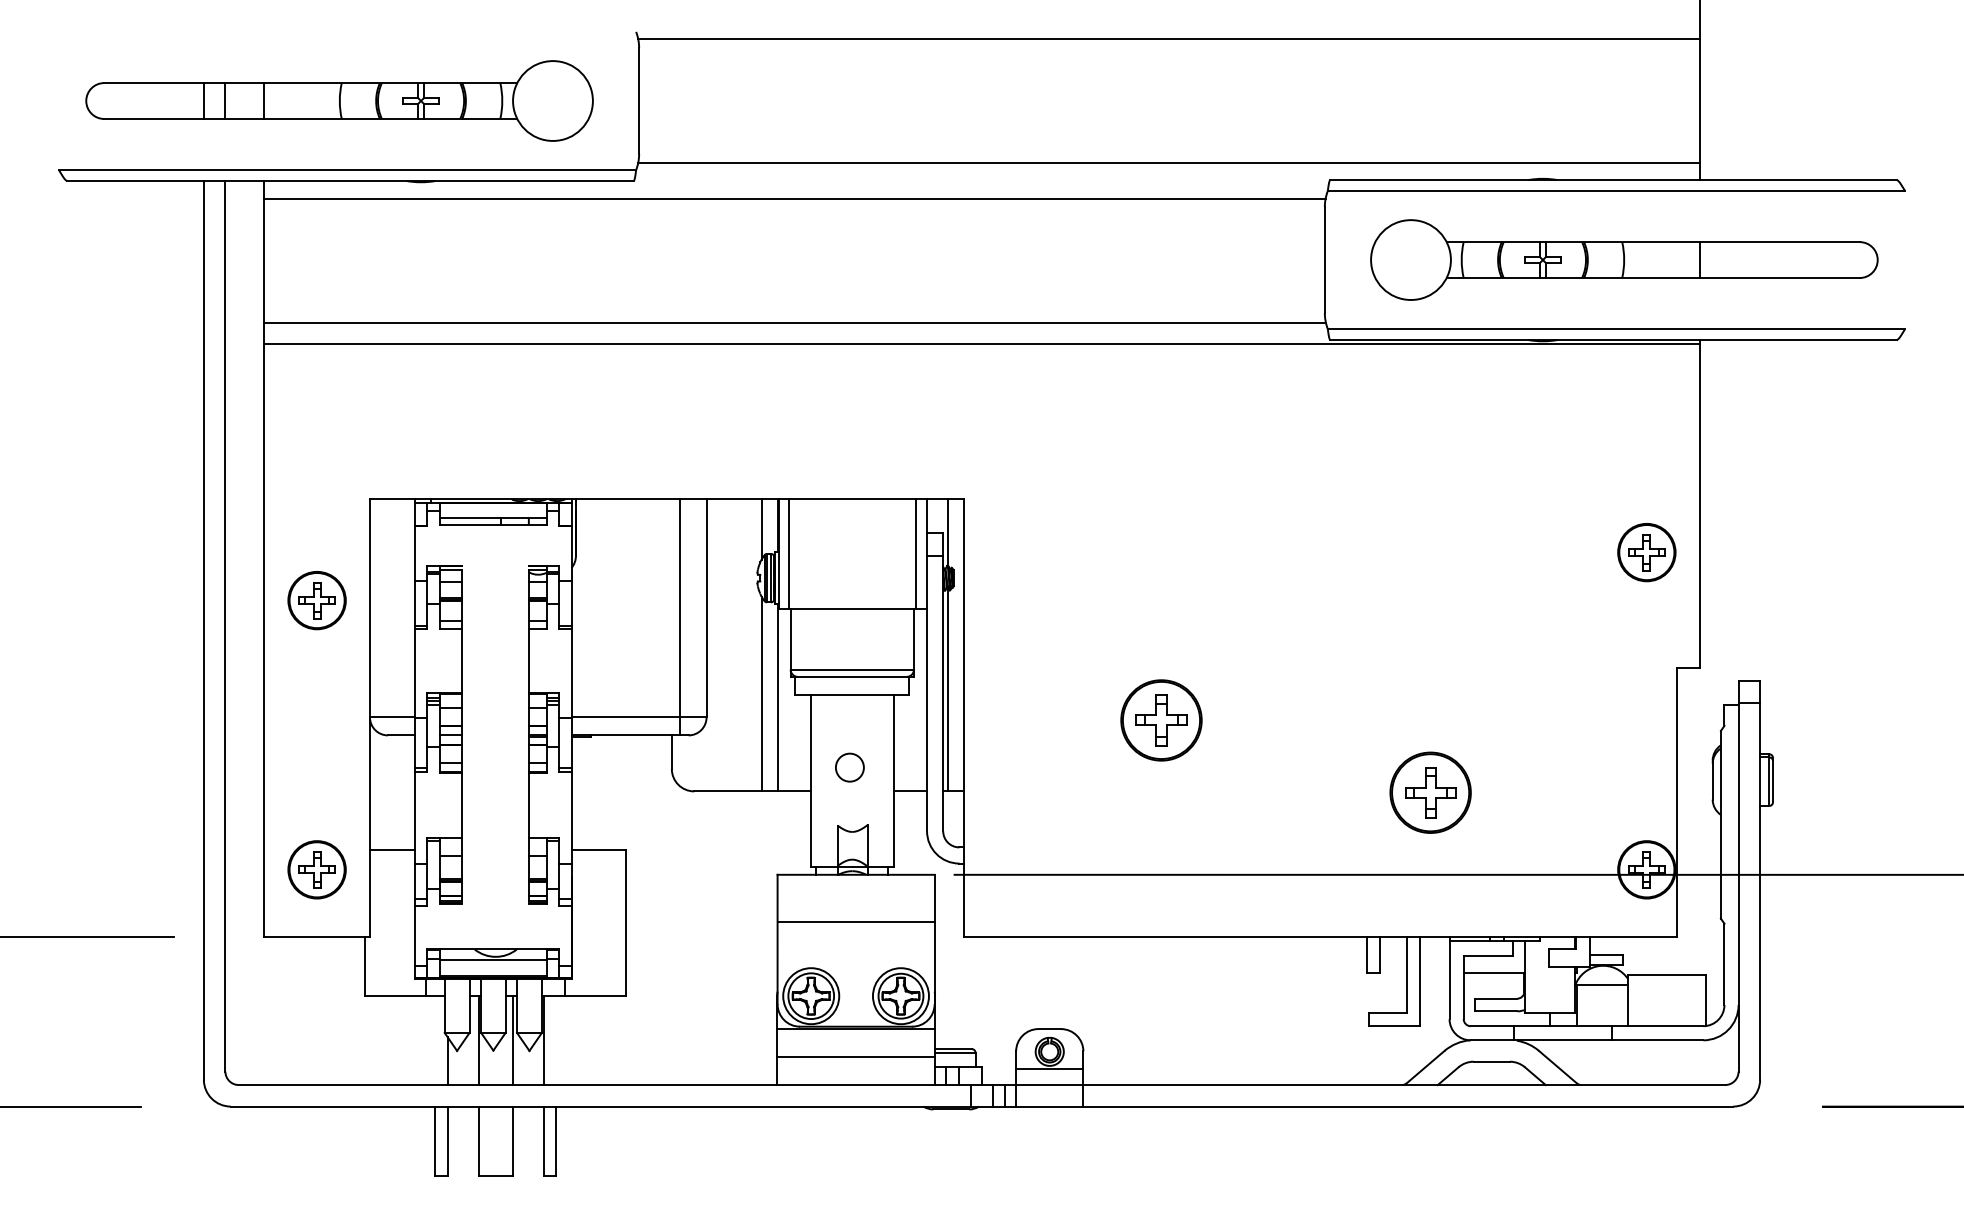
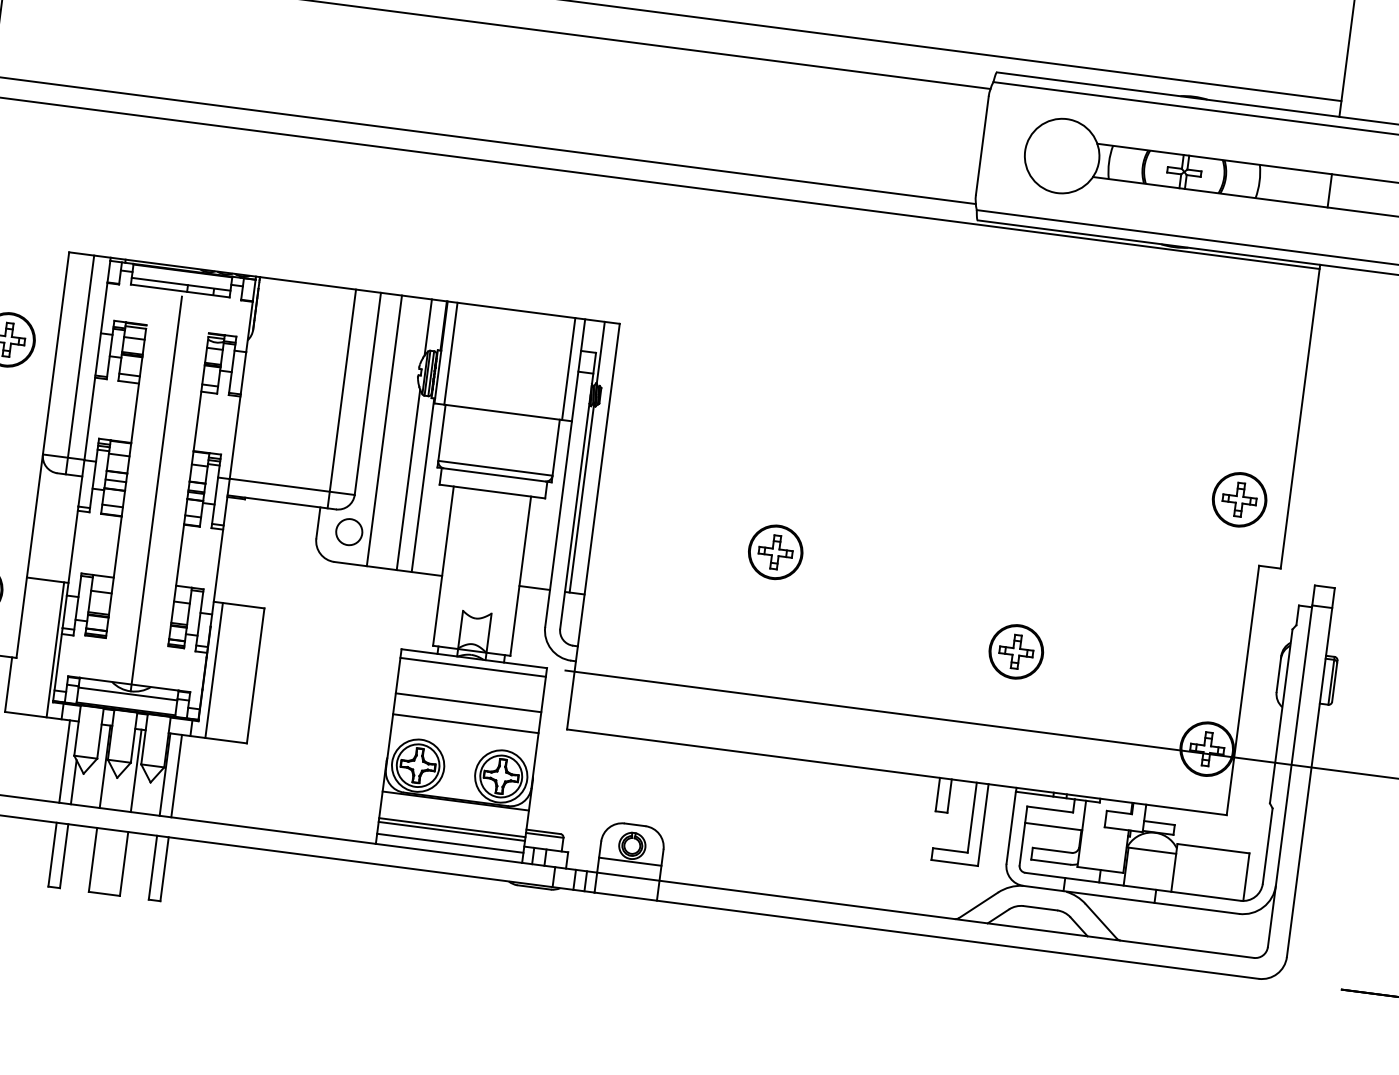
part: (1646, 552) -> (1239, 499), moved
line: (396, 617) -> (79, 365), added
line: (729, 645) -> (384, 431), added
part: (1161, 719) -> (775, 551), size x0.71
line: (495, 743) -> (156, 493), added
circle: (849, 767) -> (348, 531), moved
part: (1430, 792) -> (1016, 651), size x0.71
line: (855, 884) -> (472, 667), added
line: (410, 923) -> (55, 650), added
line: (581, 923) -> (214, 670), added
line: (855, 944) -> (465, 723), added
line: (435, 1040) -> (64, 761), added
line: (556, 1040) -> (176, 776), added
line: (856, 1061) -> (452, 831), added
line: (856, 1074) -> (450, 843), added

